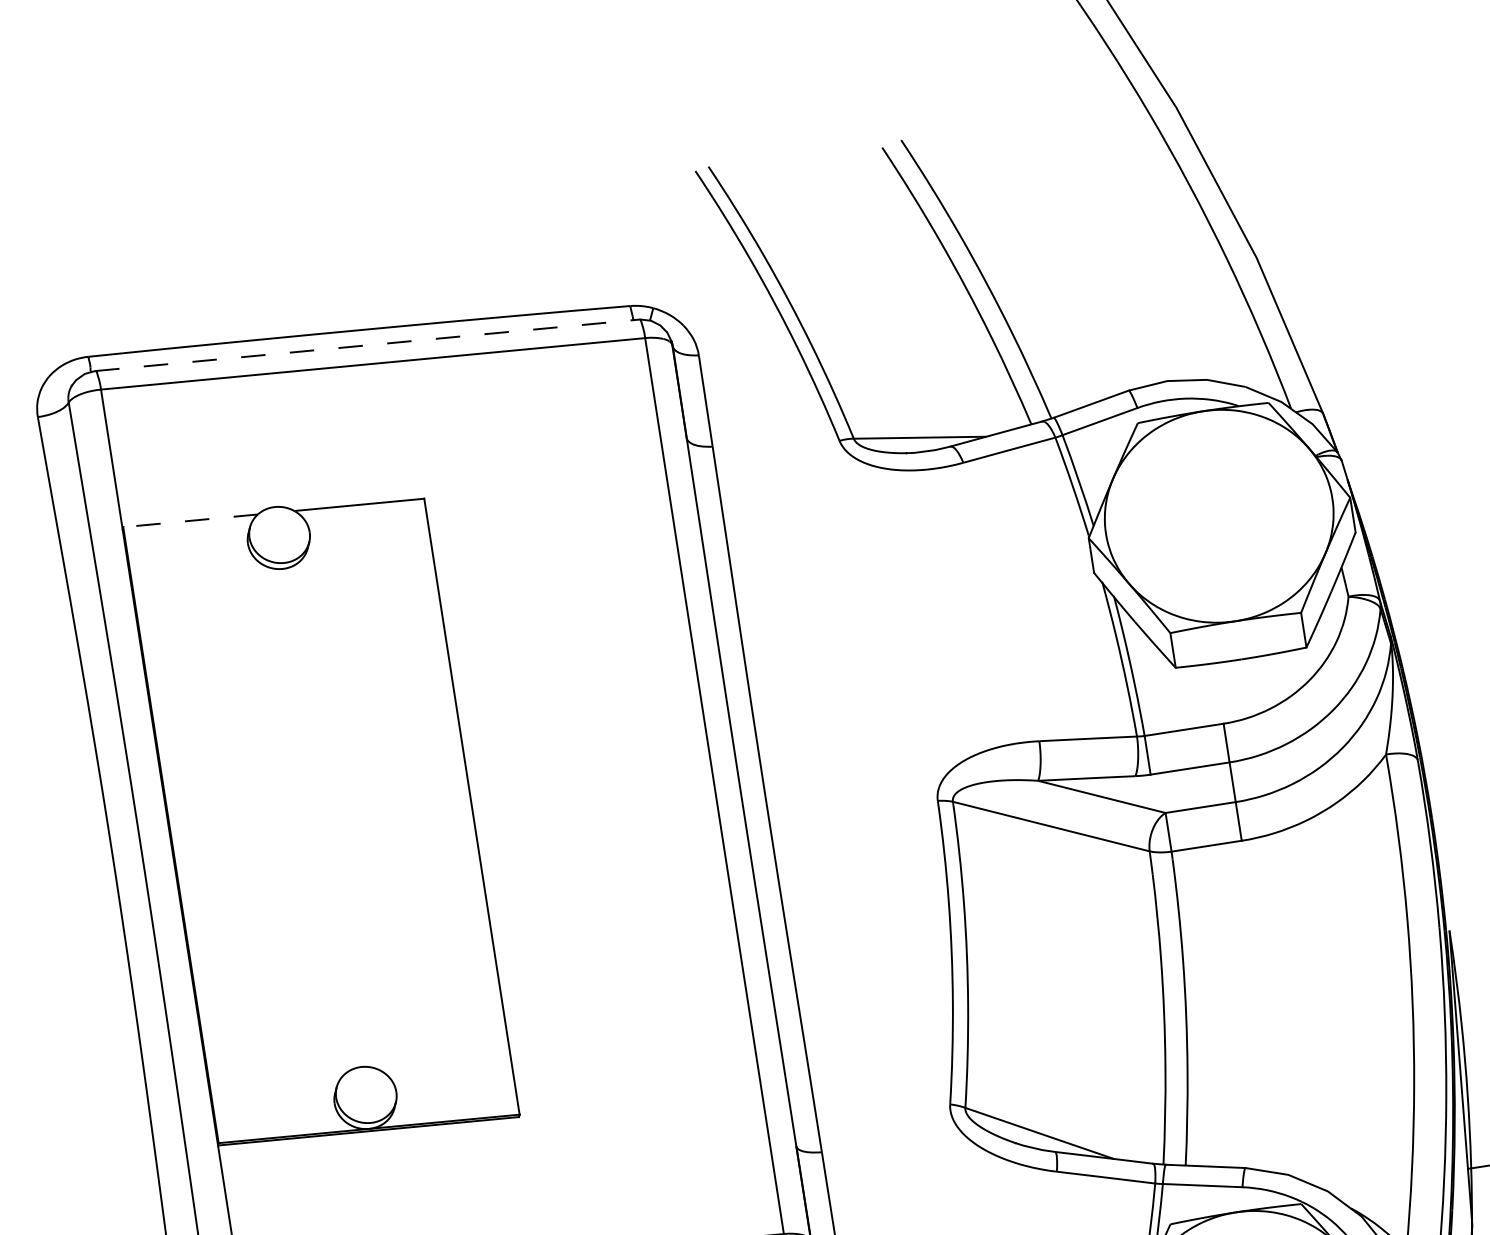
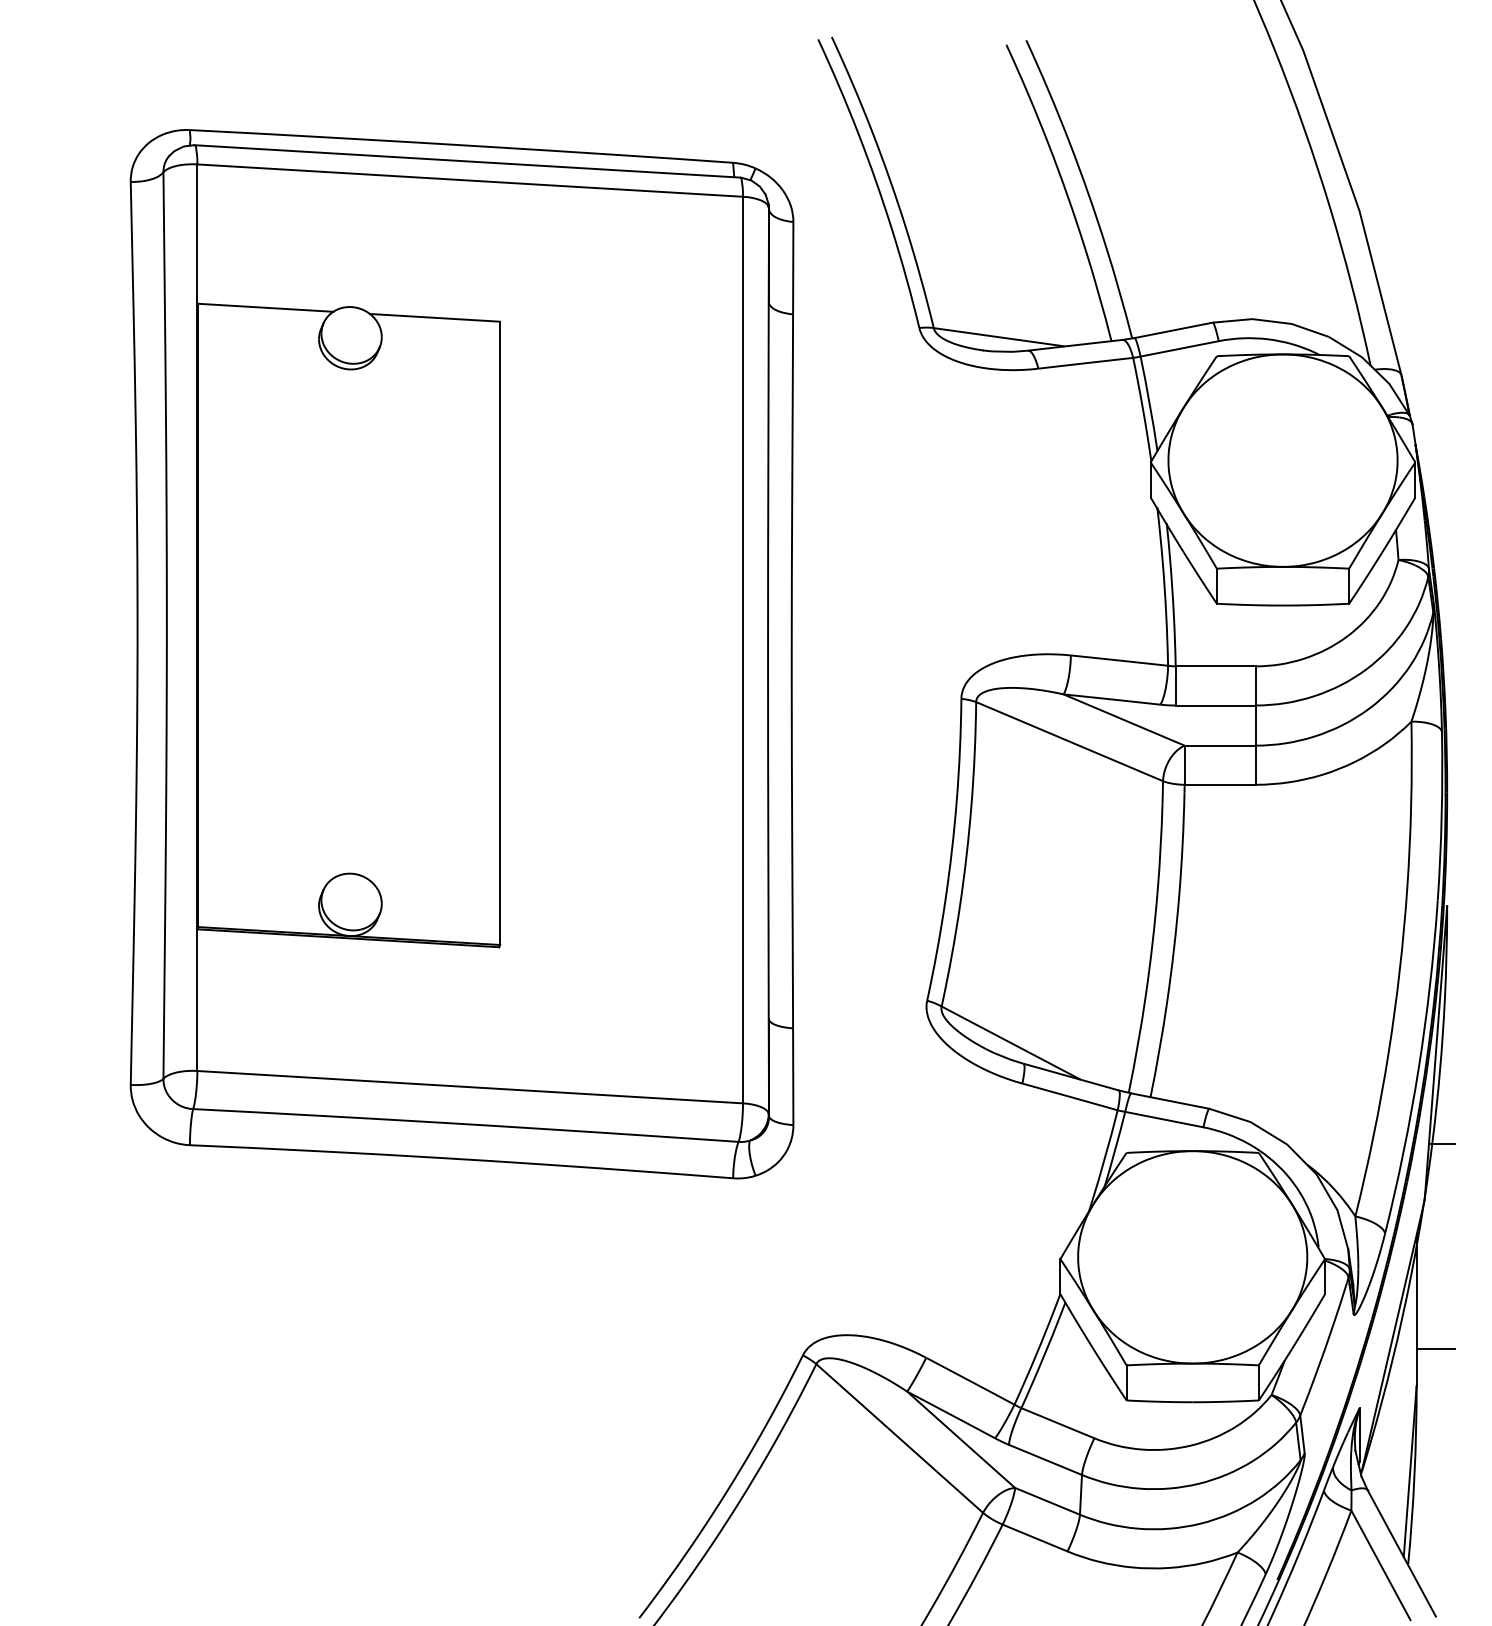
line: (367, 345) -> (467, 161), dashed -> solid
line: (190, 520) -> (265, 307), dashed -> solid

